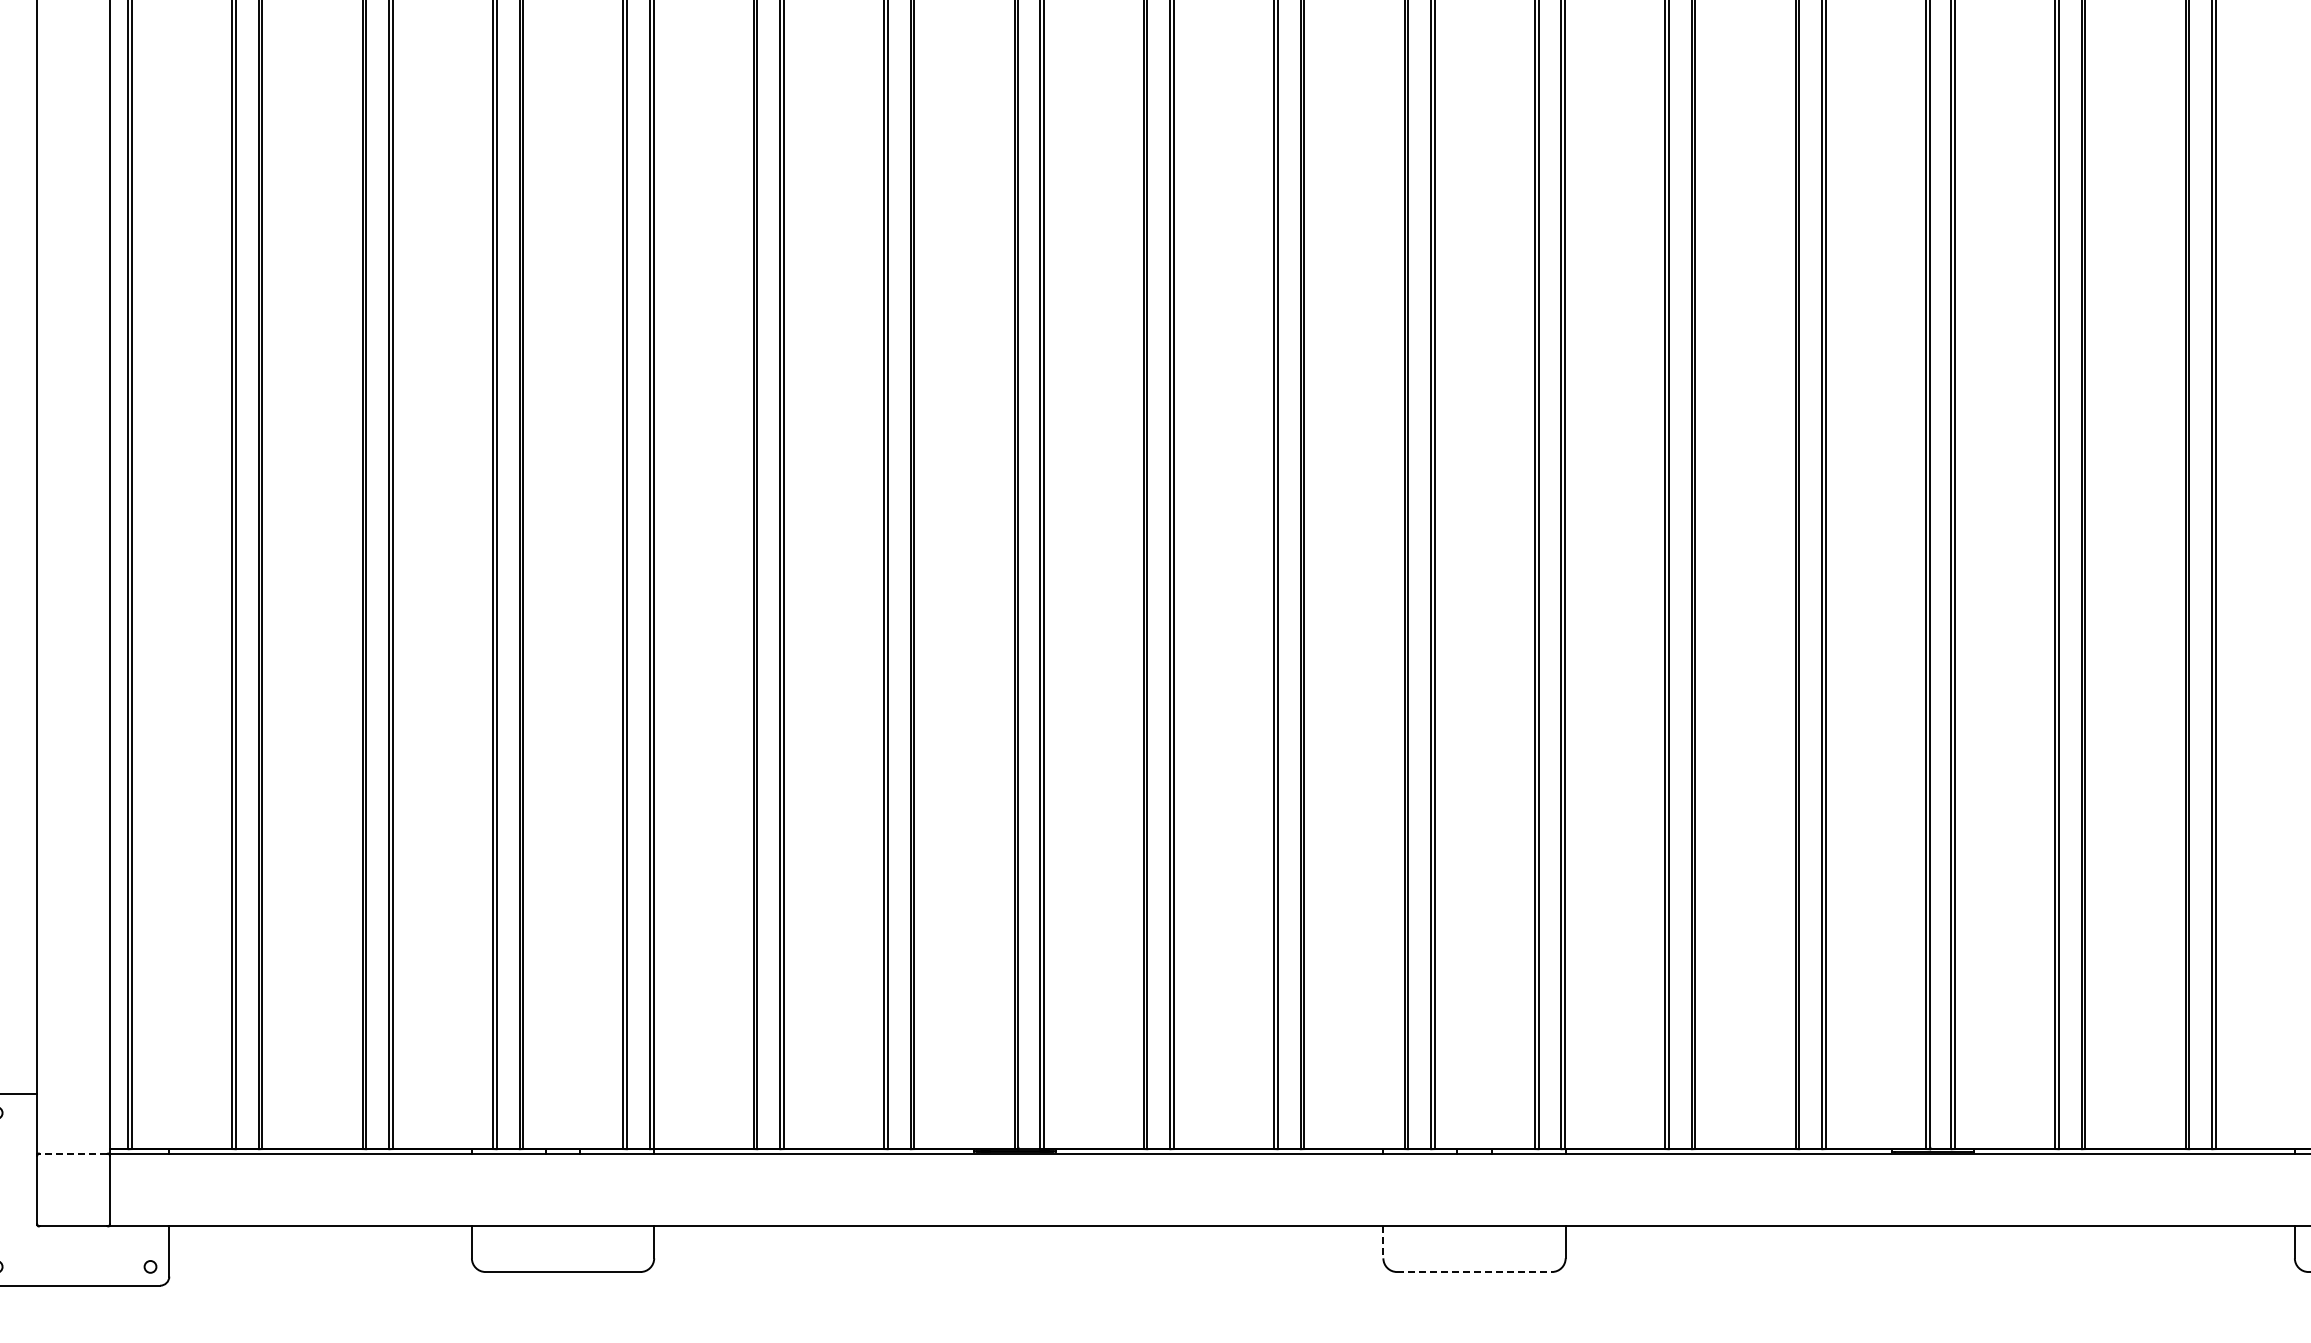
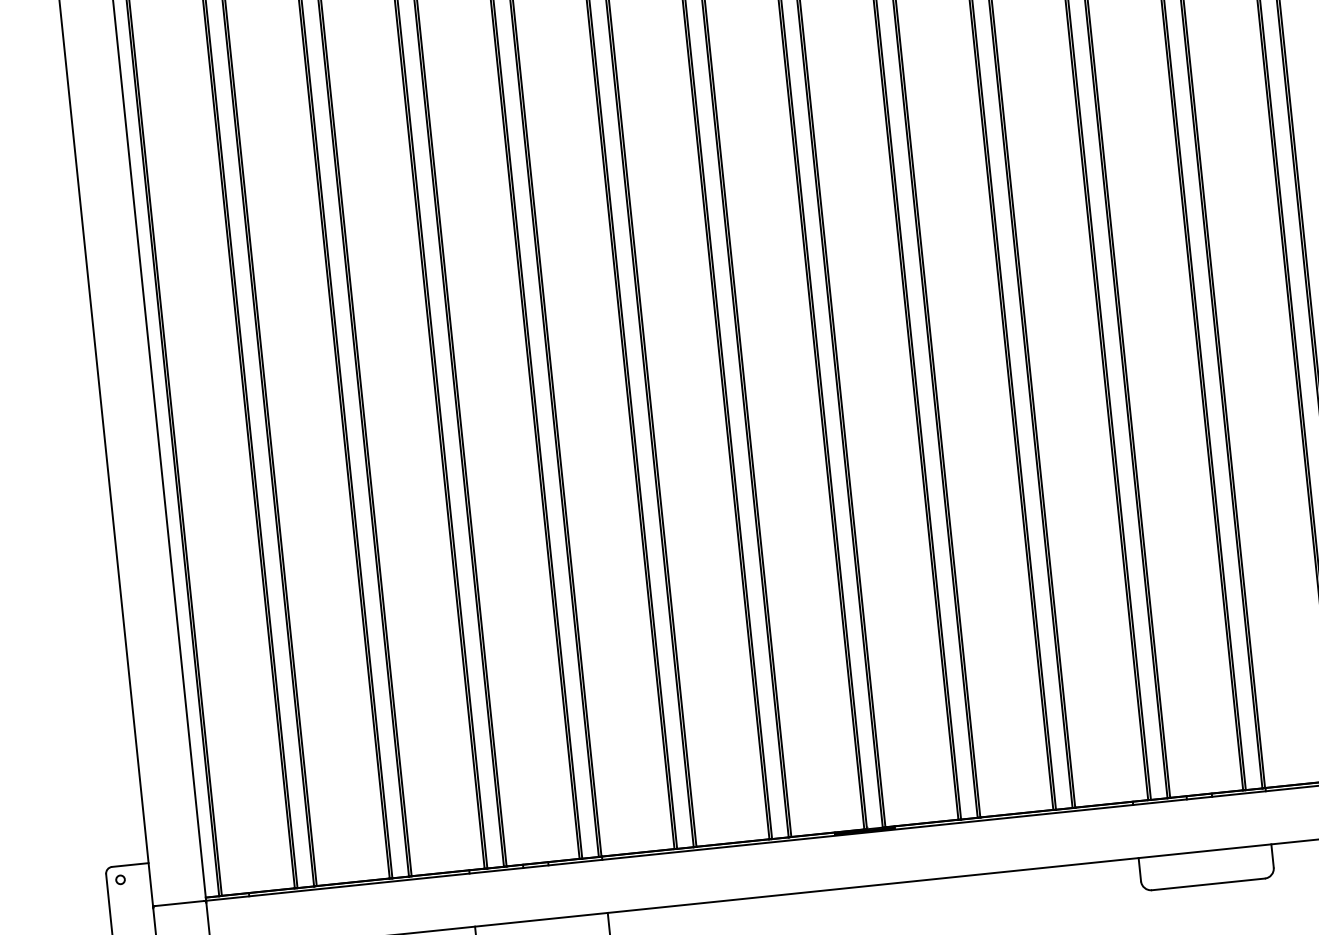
line: (73, 1153) -> (179, 903), dashed -> solid
line: (1383, 1242) -> (1139, 869), dashed -> solid
line: (1475, 1272) -> (1209, 884), dashed -> solid

